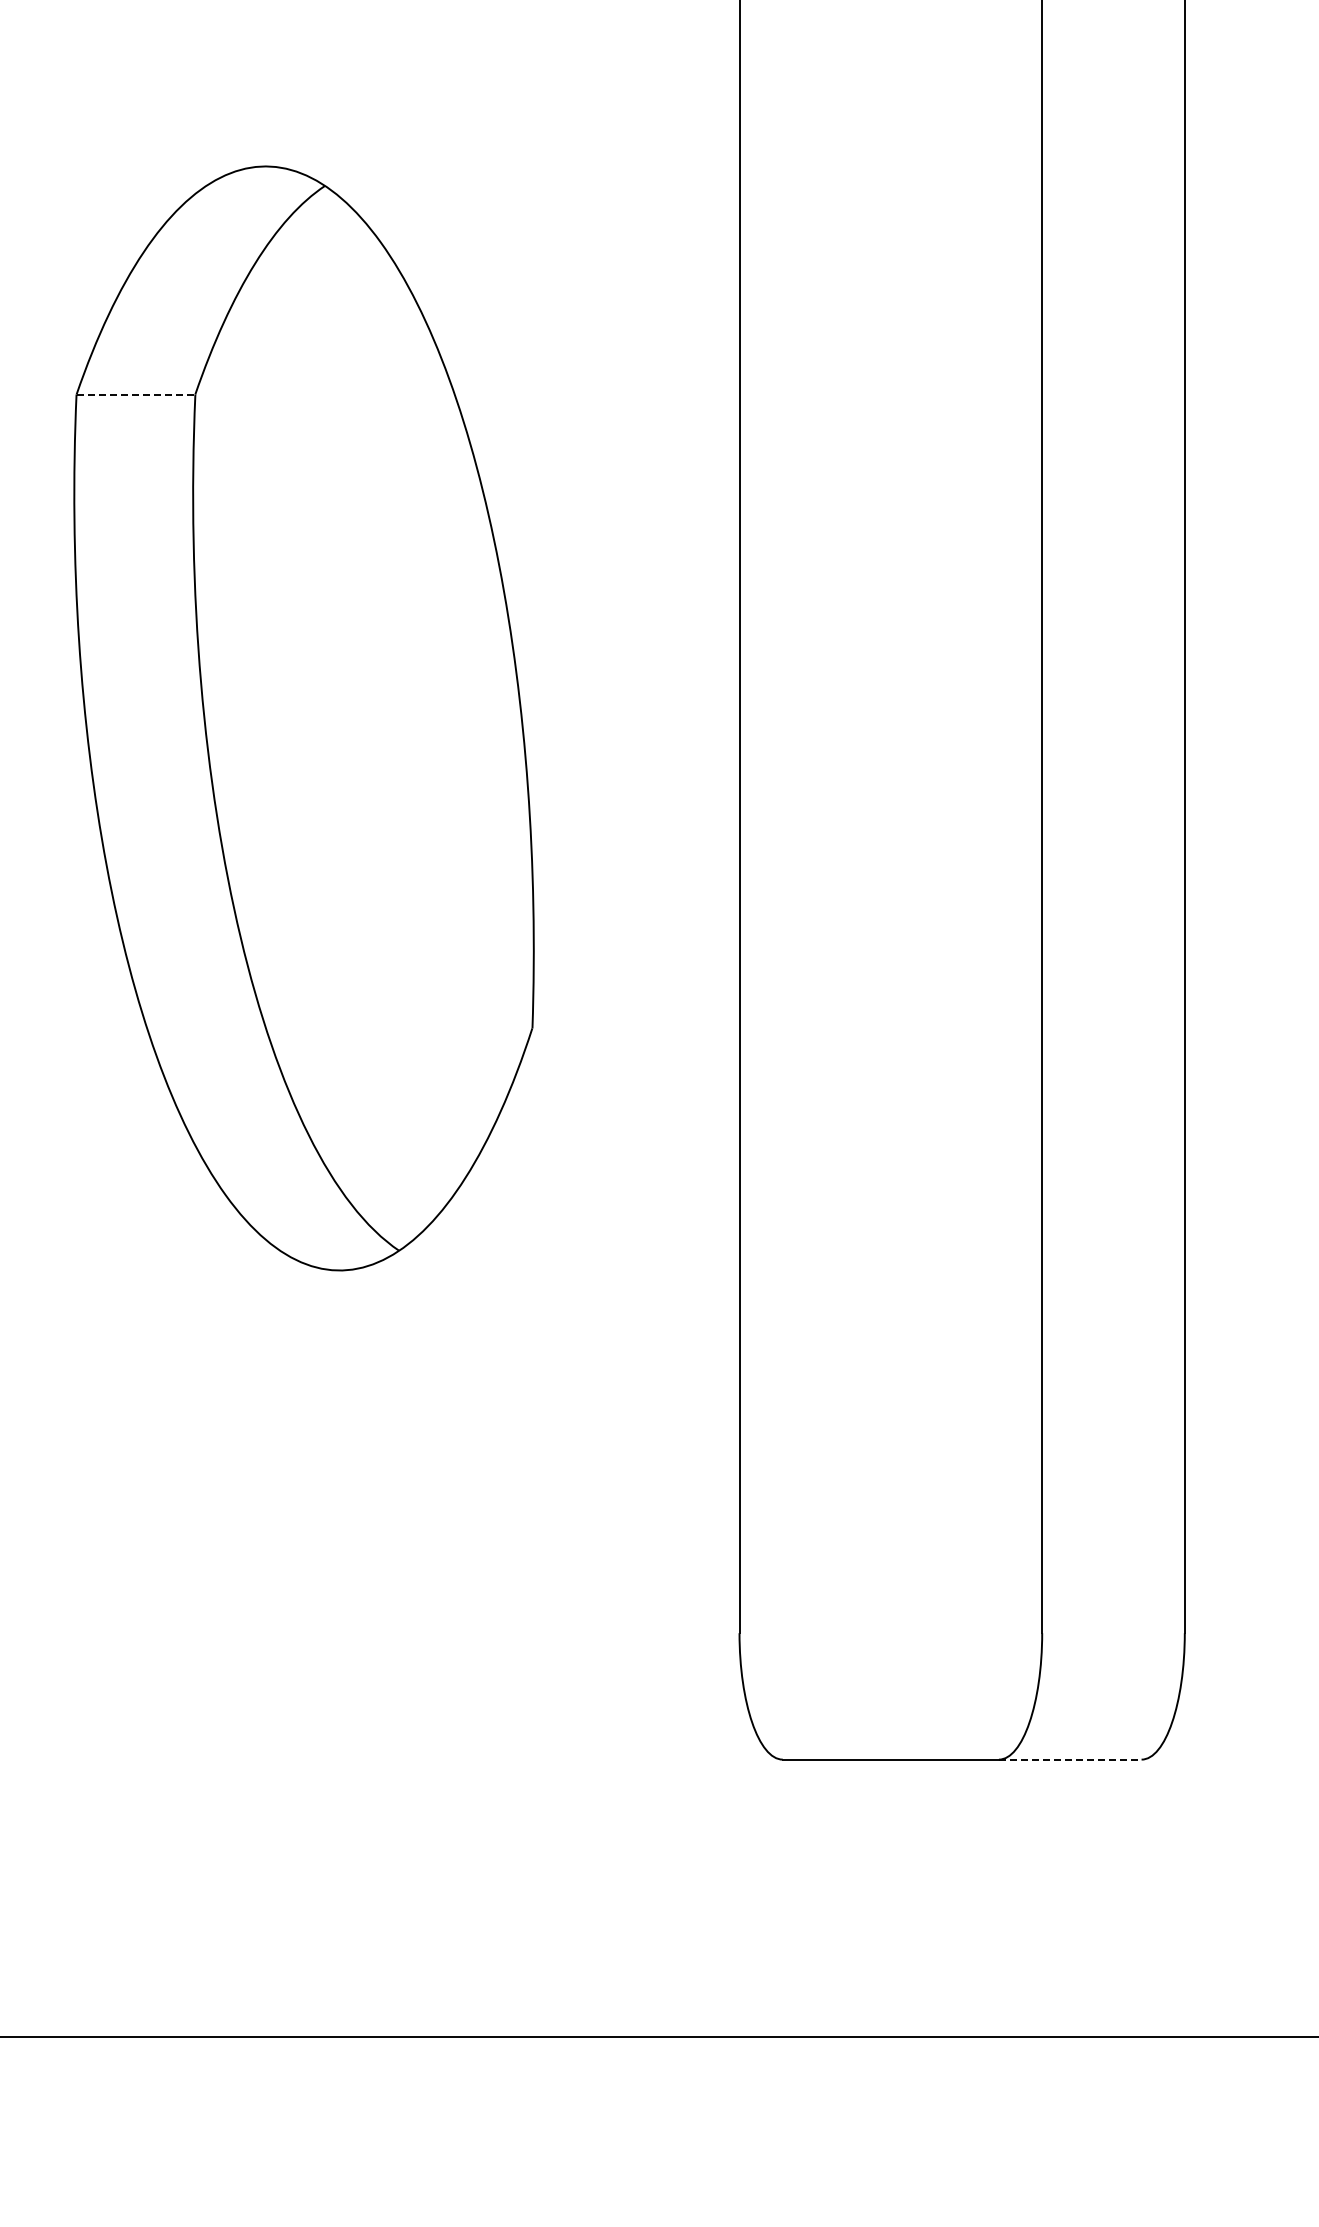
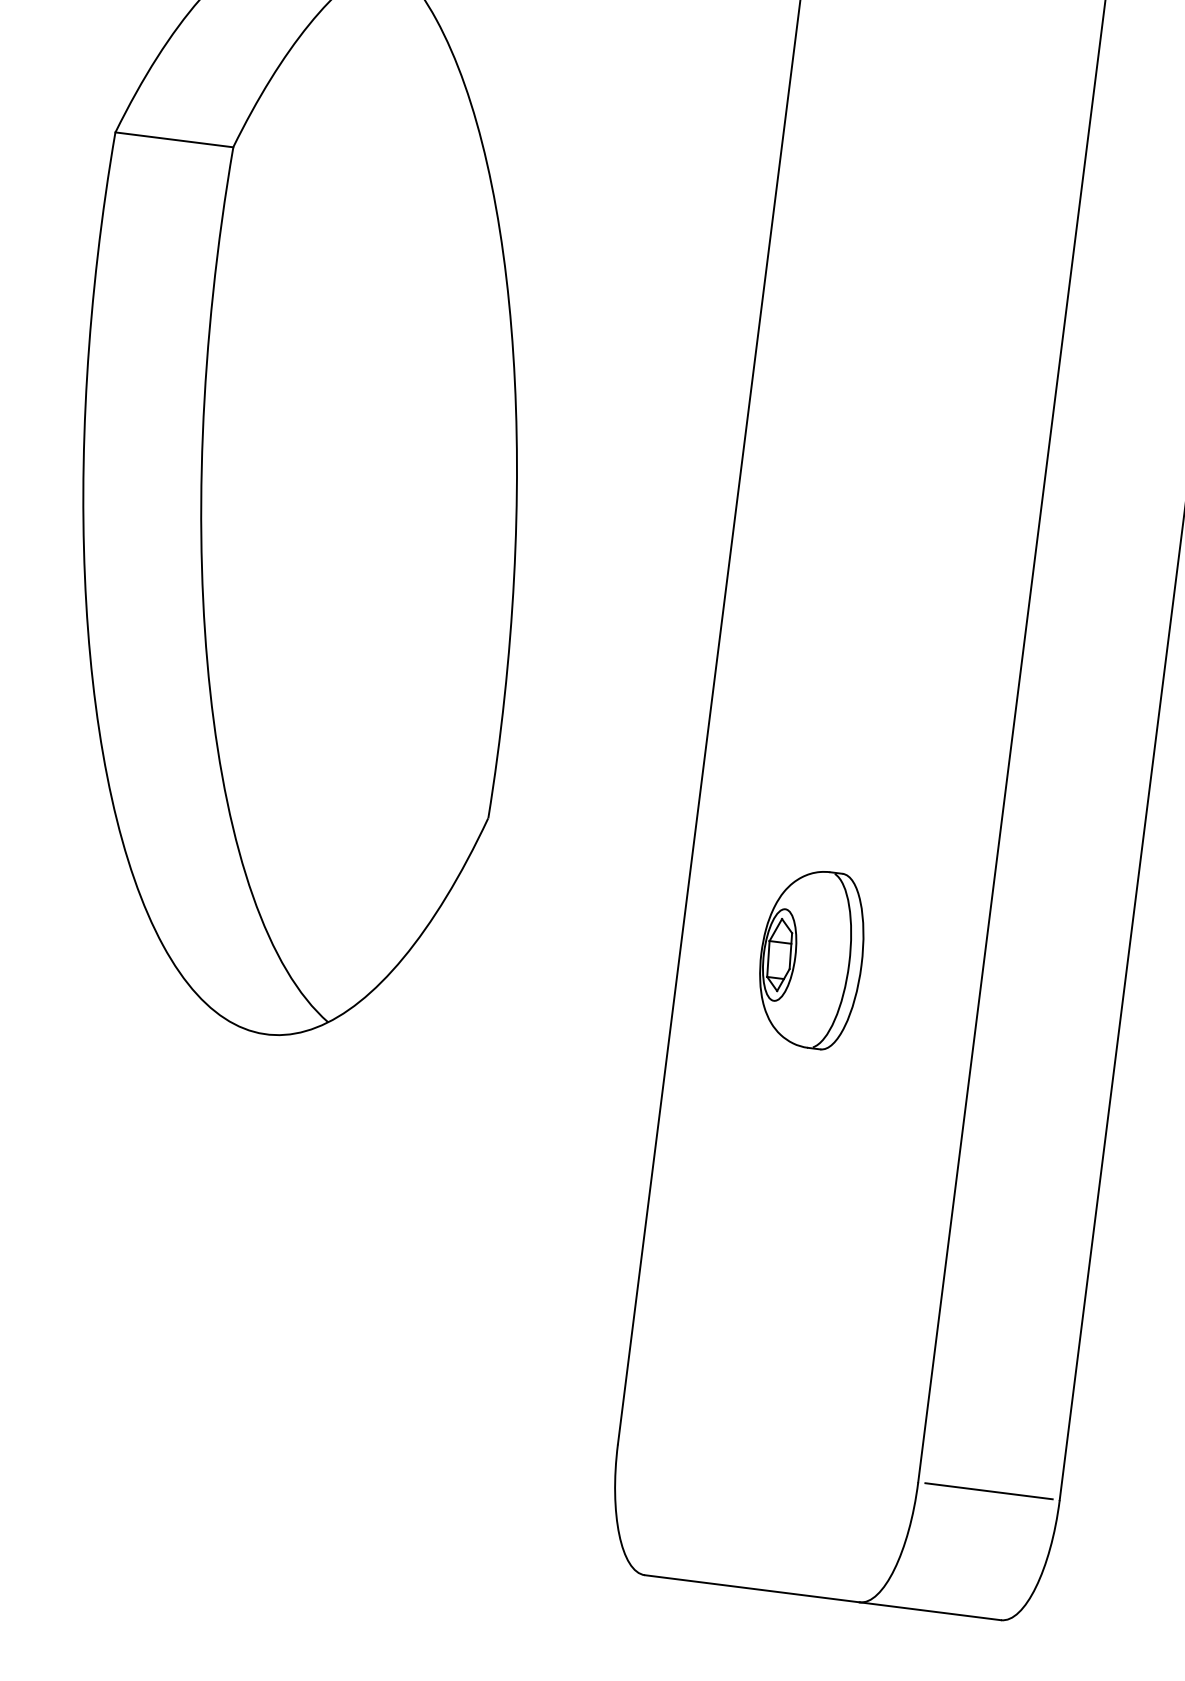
line: (136, 394) -> (174, 139), dashed -> solid
part: (870, 1127) -> (811, 959), added
line: (1113, 1633) -> (988, 1491), added
line: (1070, 1759) -> (930, 1611), dashed -> solid

